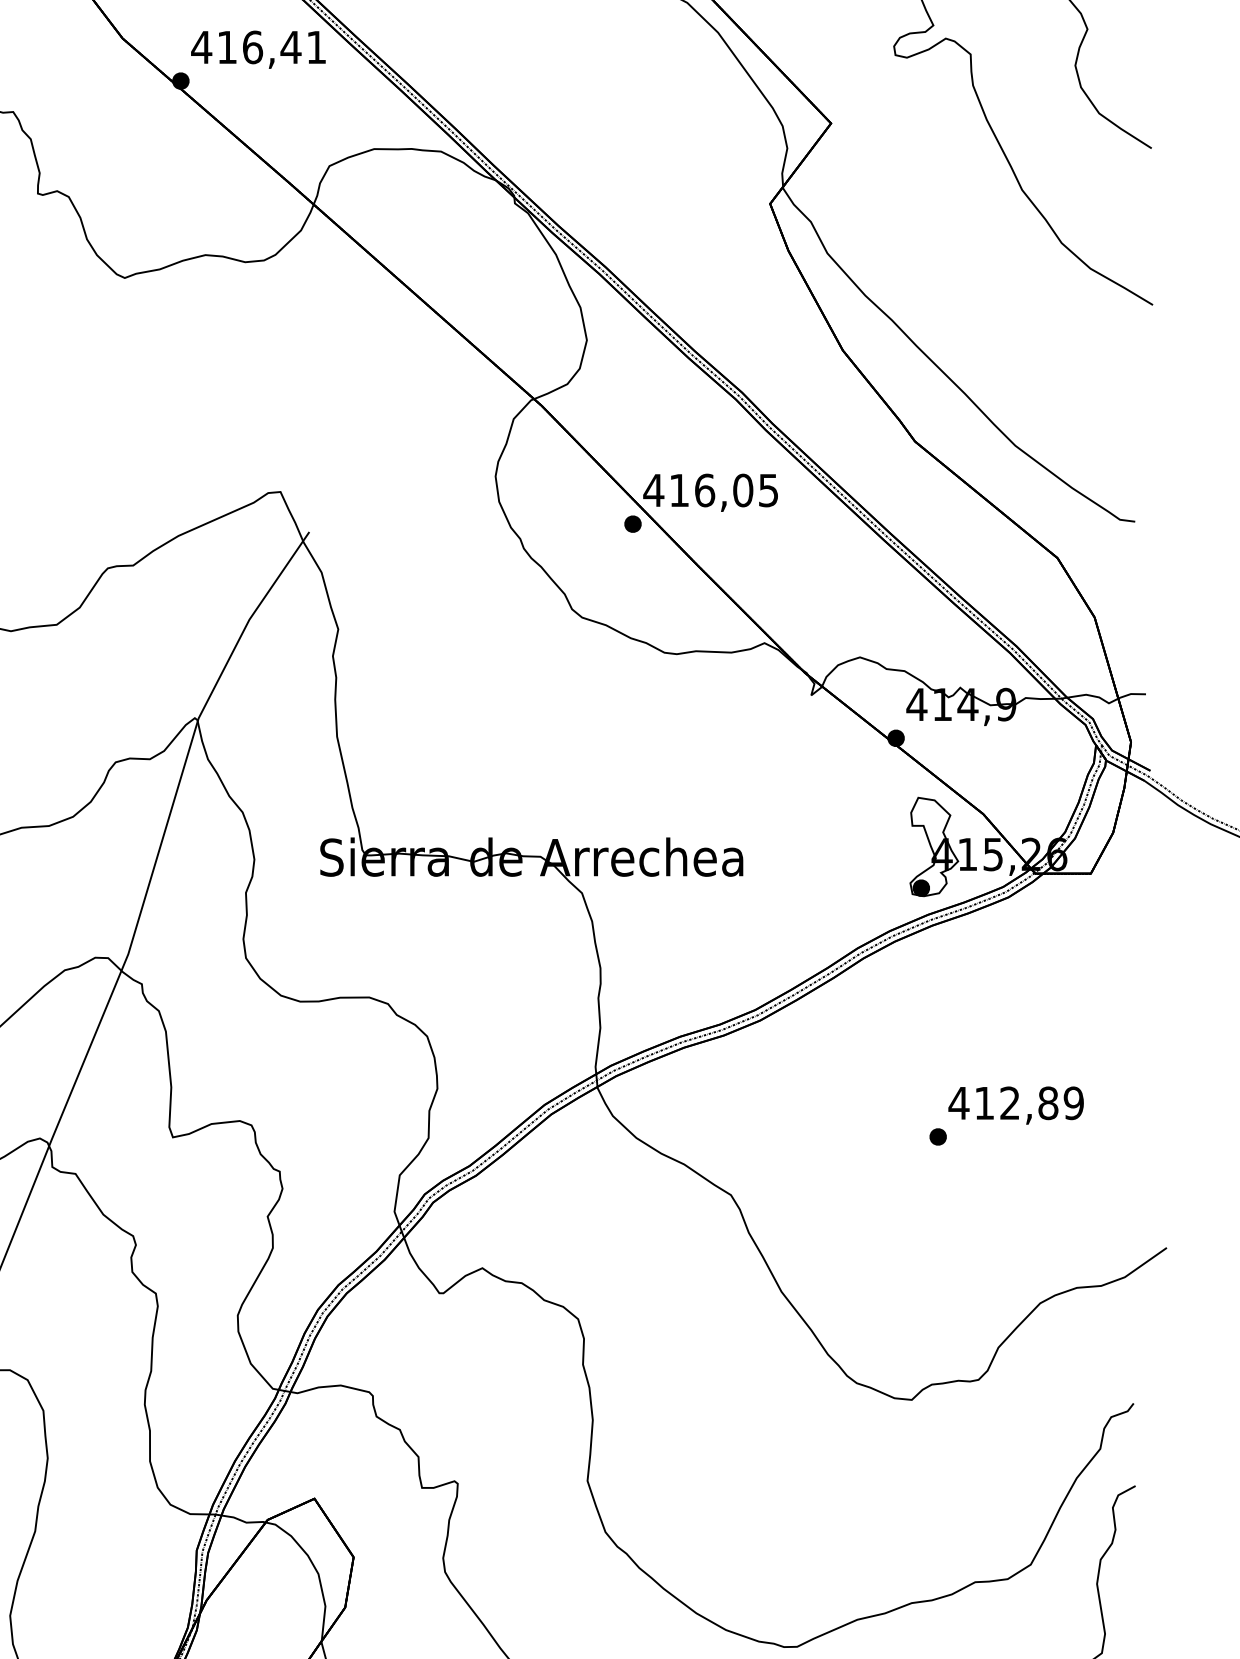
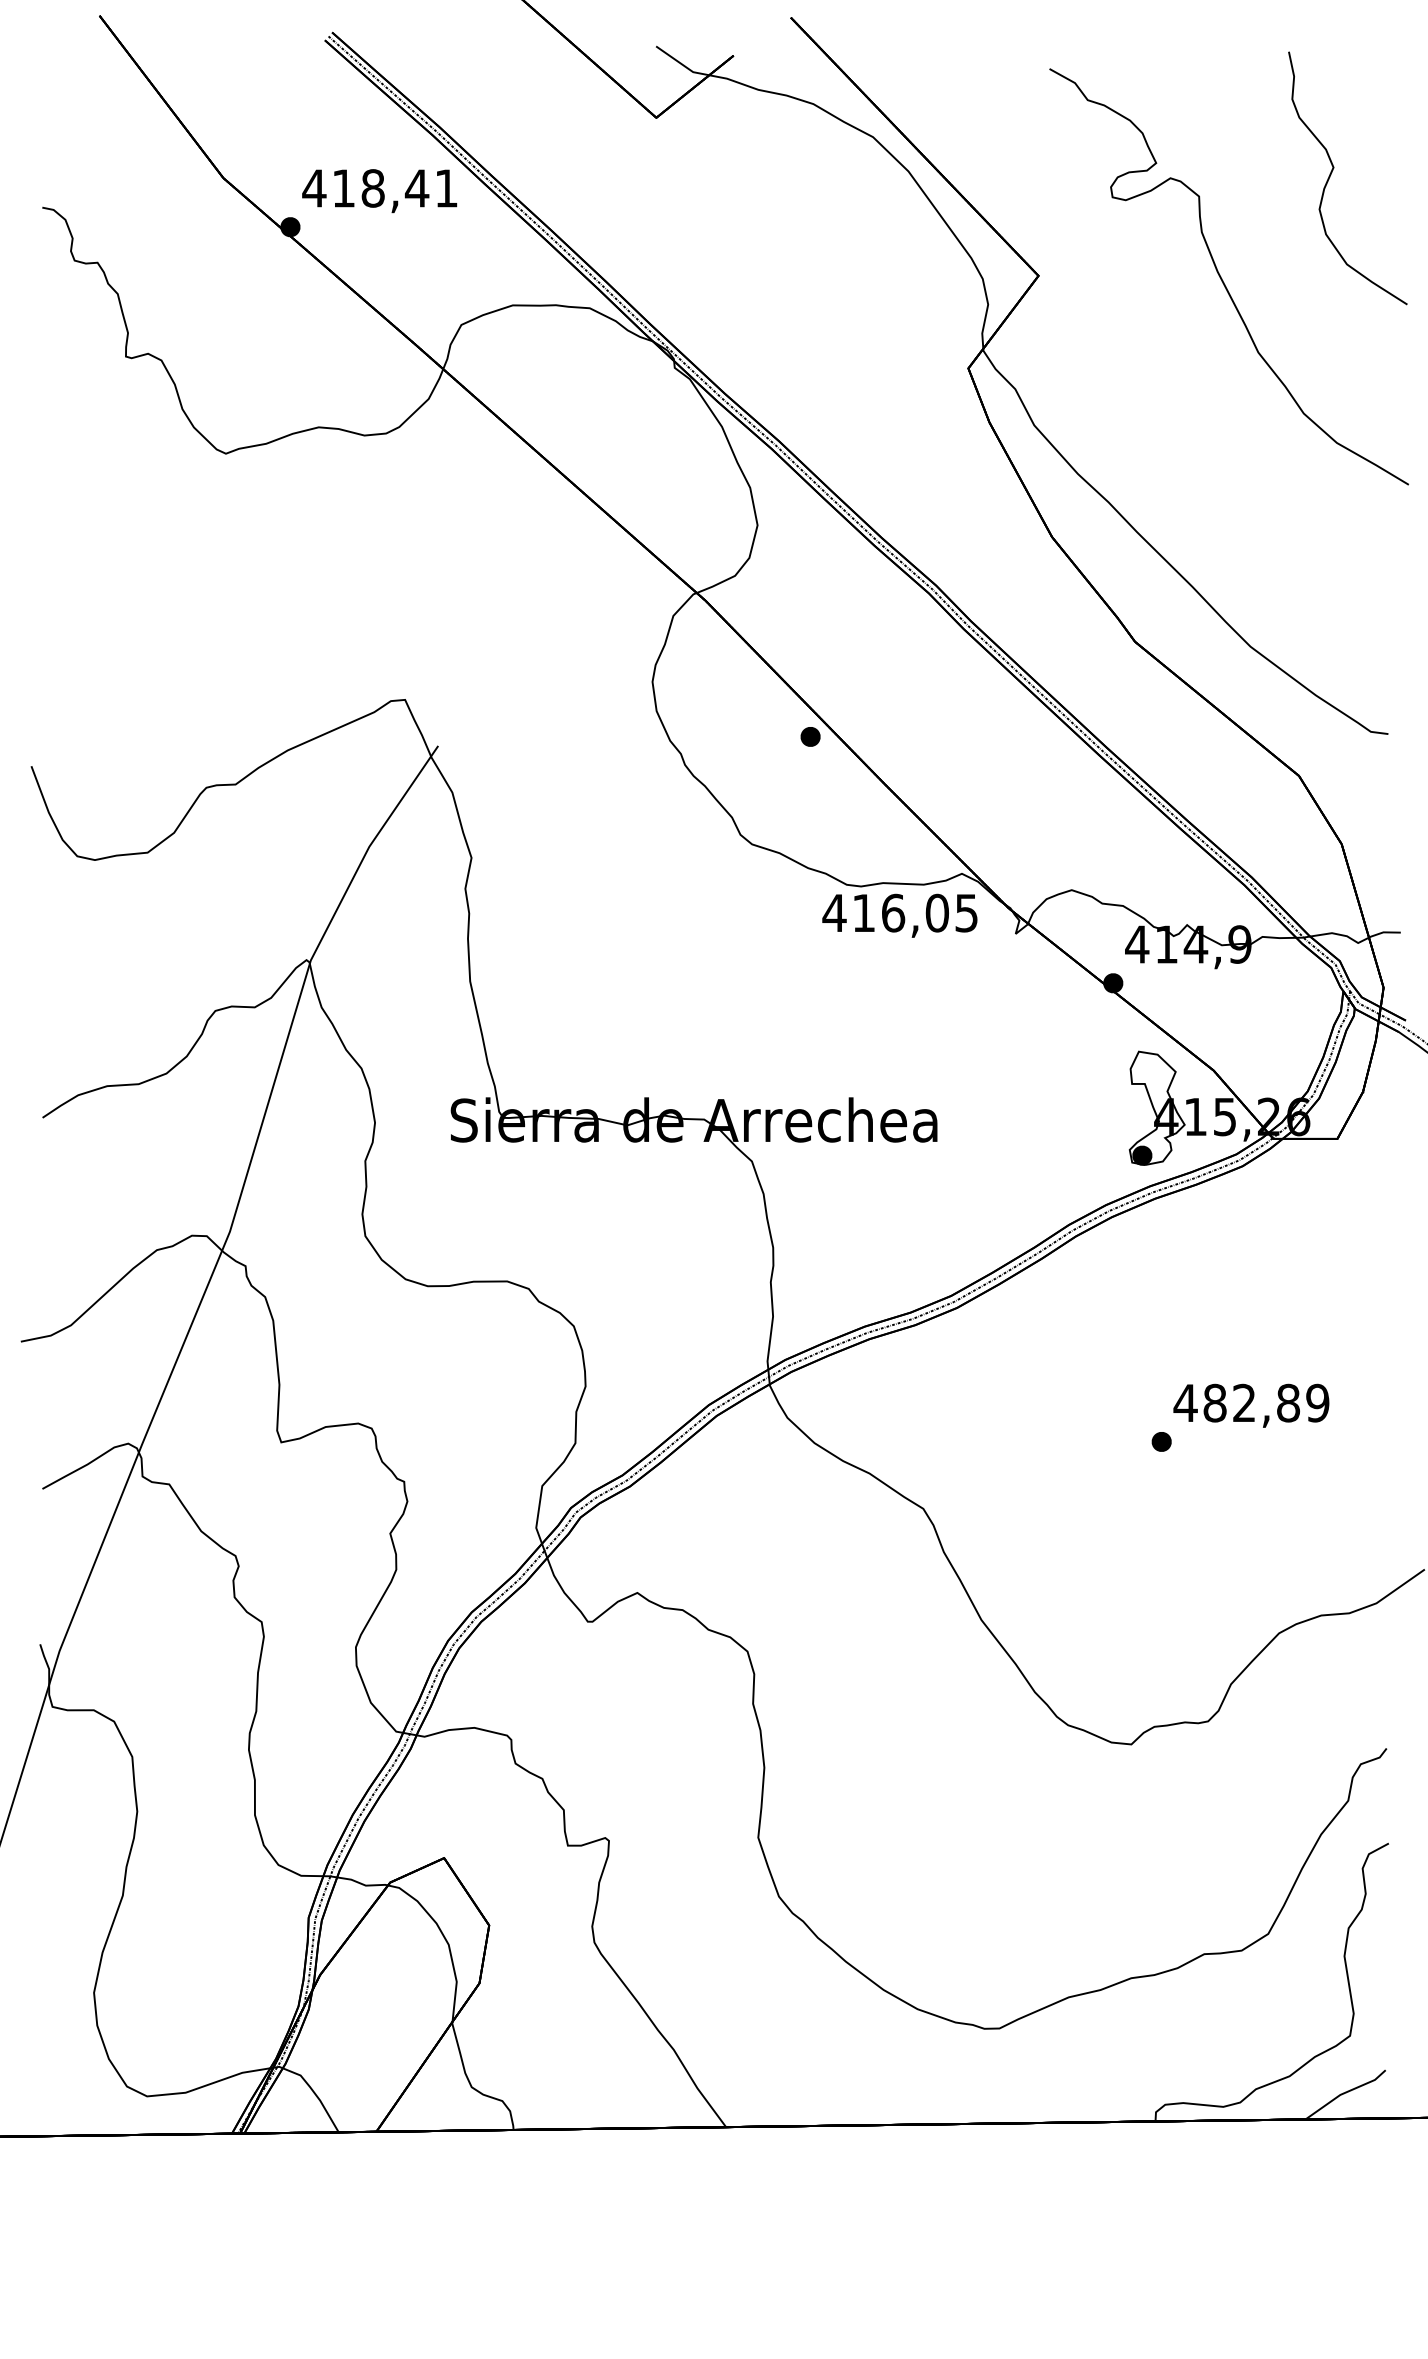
text: (252, 47) -> (372, 188), 416,41 -> 418,41
text: (710, 492) -> (899, 915), moved
text: (984, 1102) -> (1214, 1402), 412,89 -> 482,89

